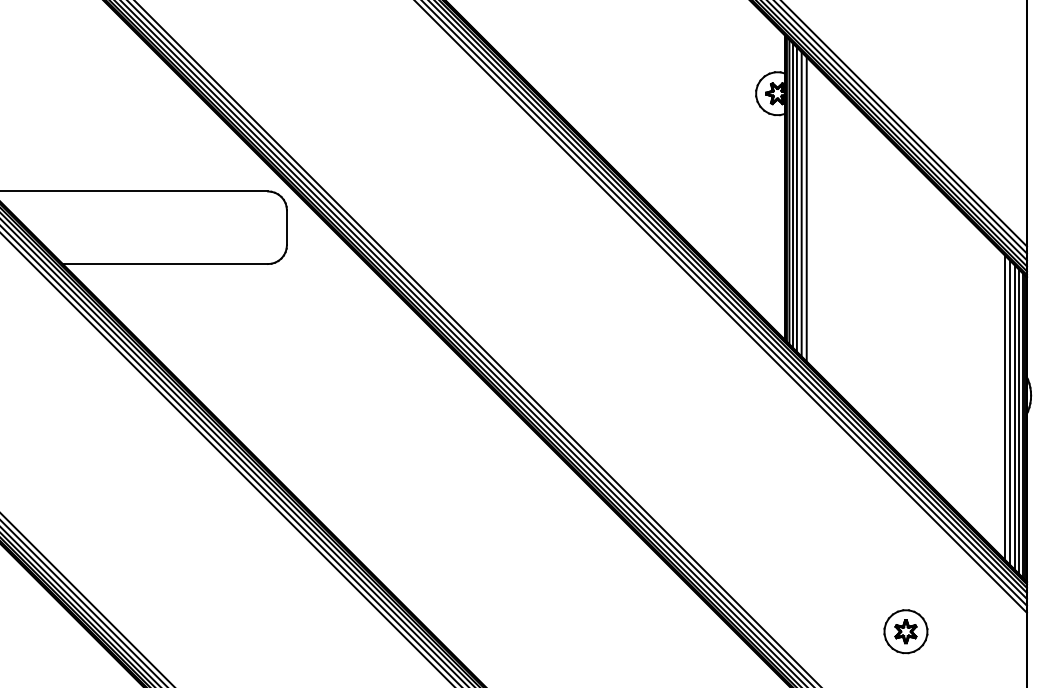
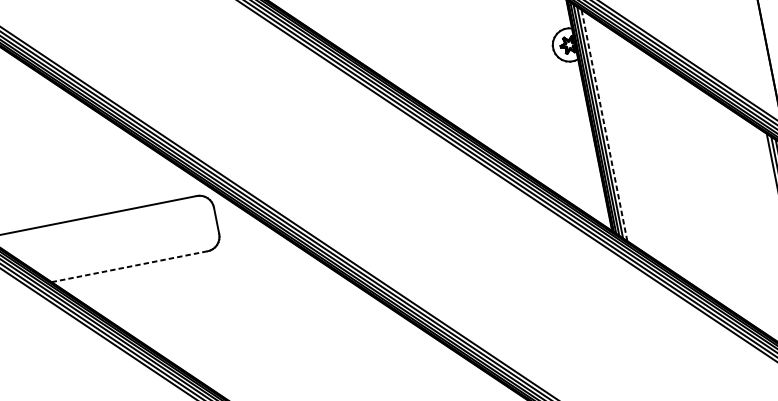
line: (801, 203) -> (604, 124), solid -> dashed
line: (806, 209) -> (608, 128), removed
line: (165, 264) -> (129, 267), solid -> dashed

